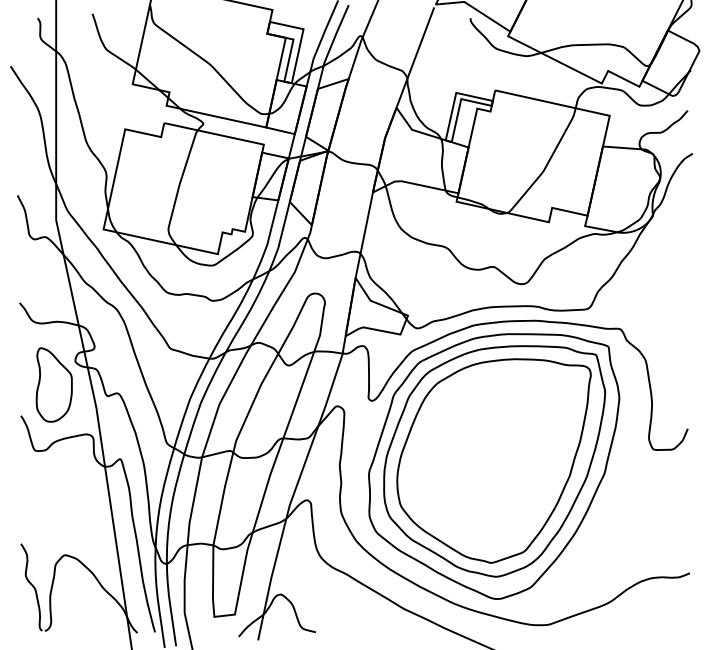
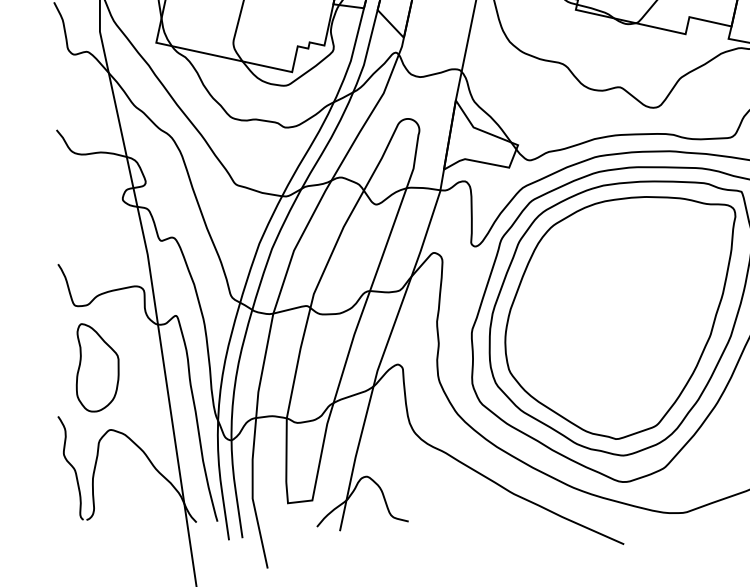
part: (53, 384) -> (96, 367), moved

